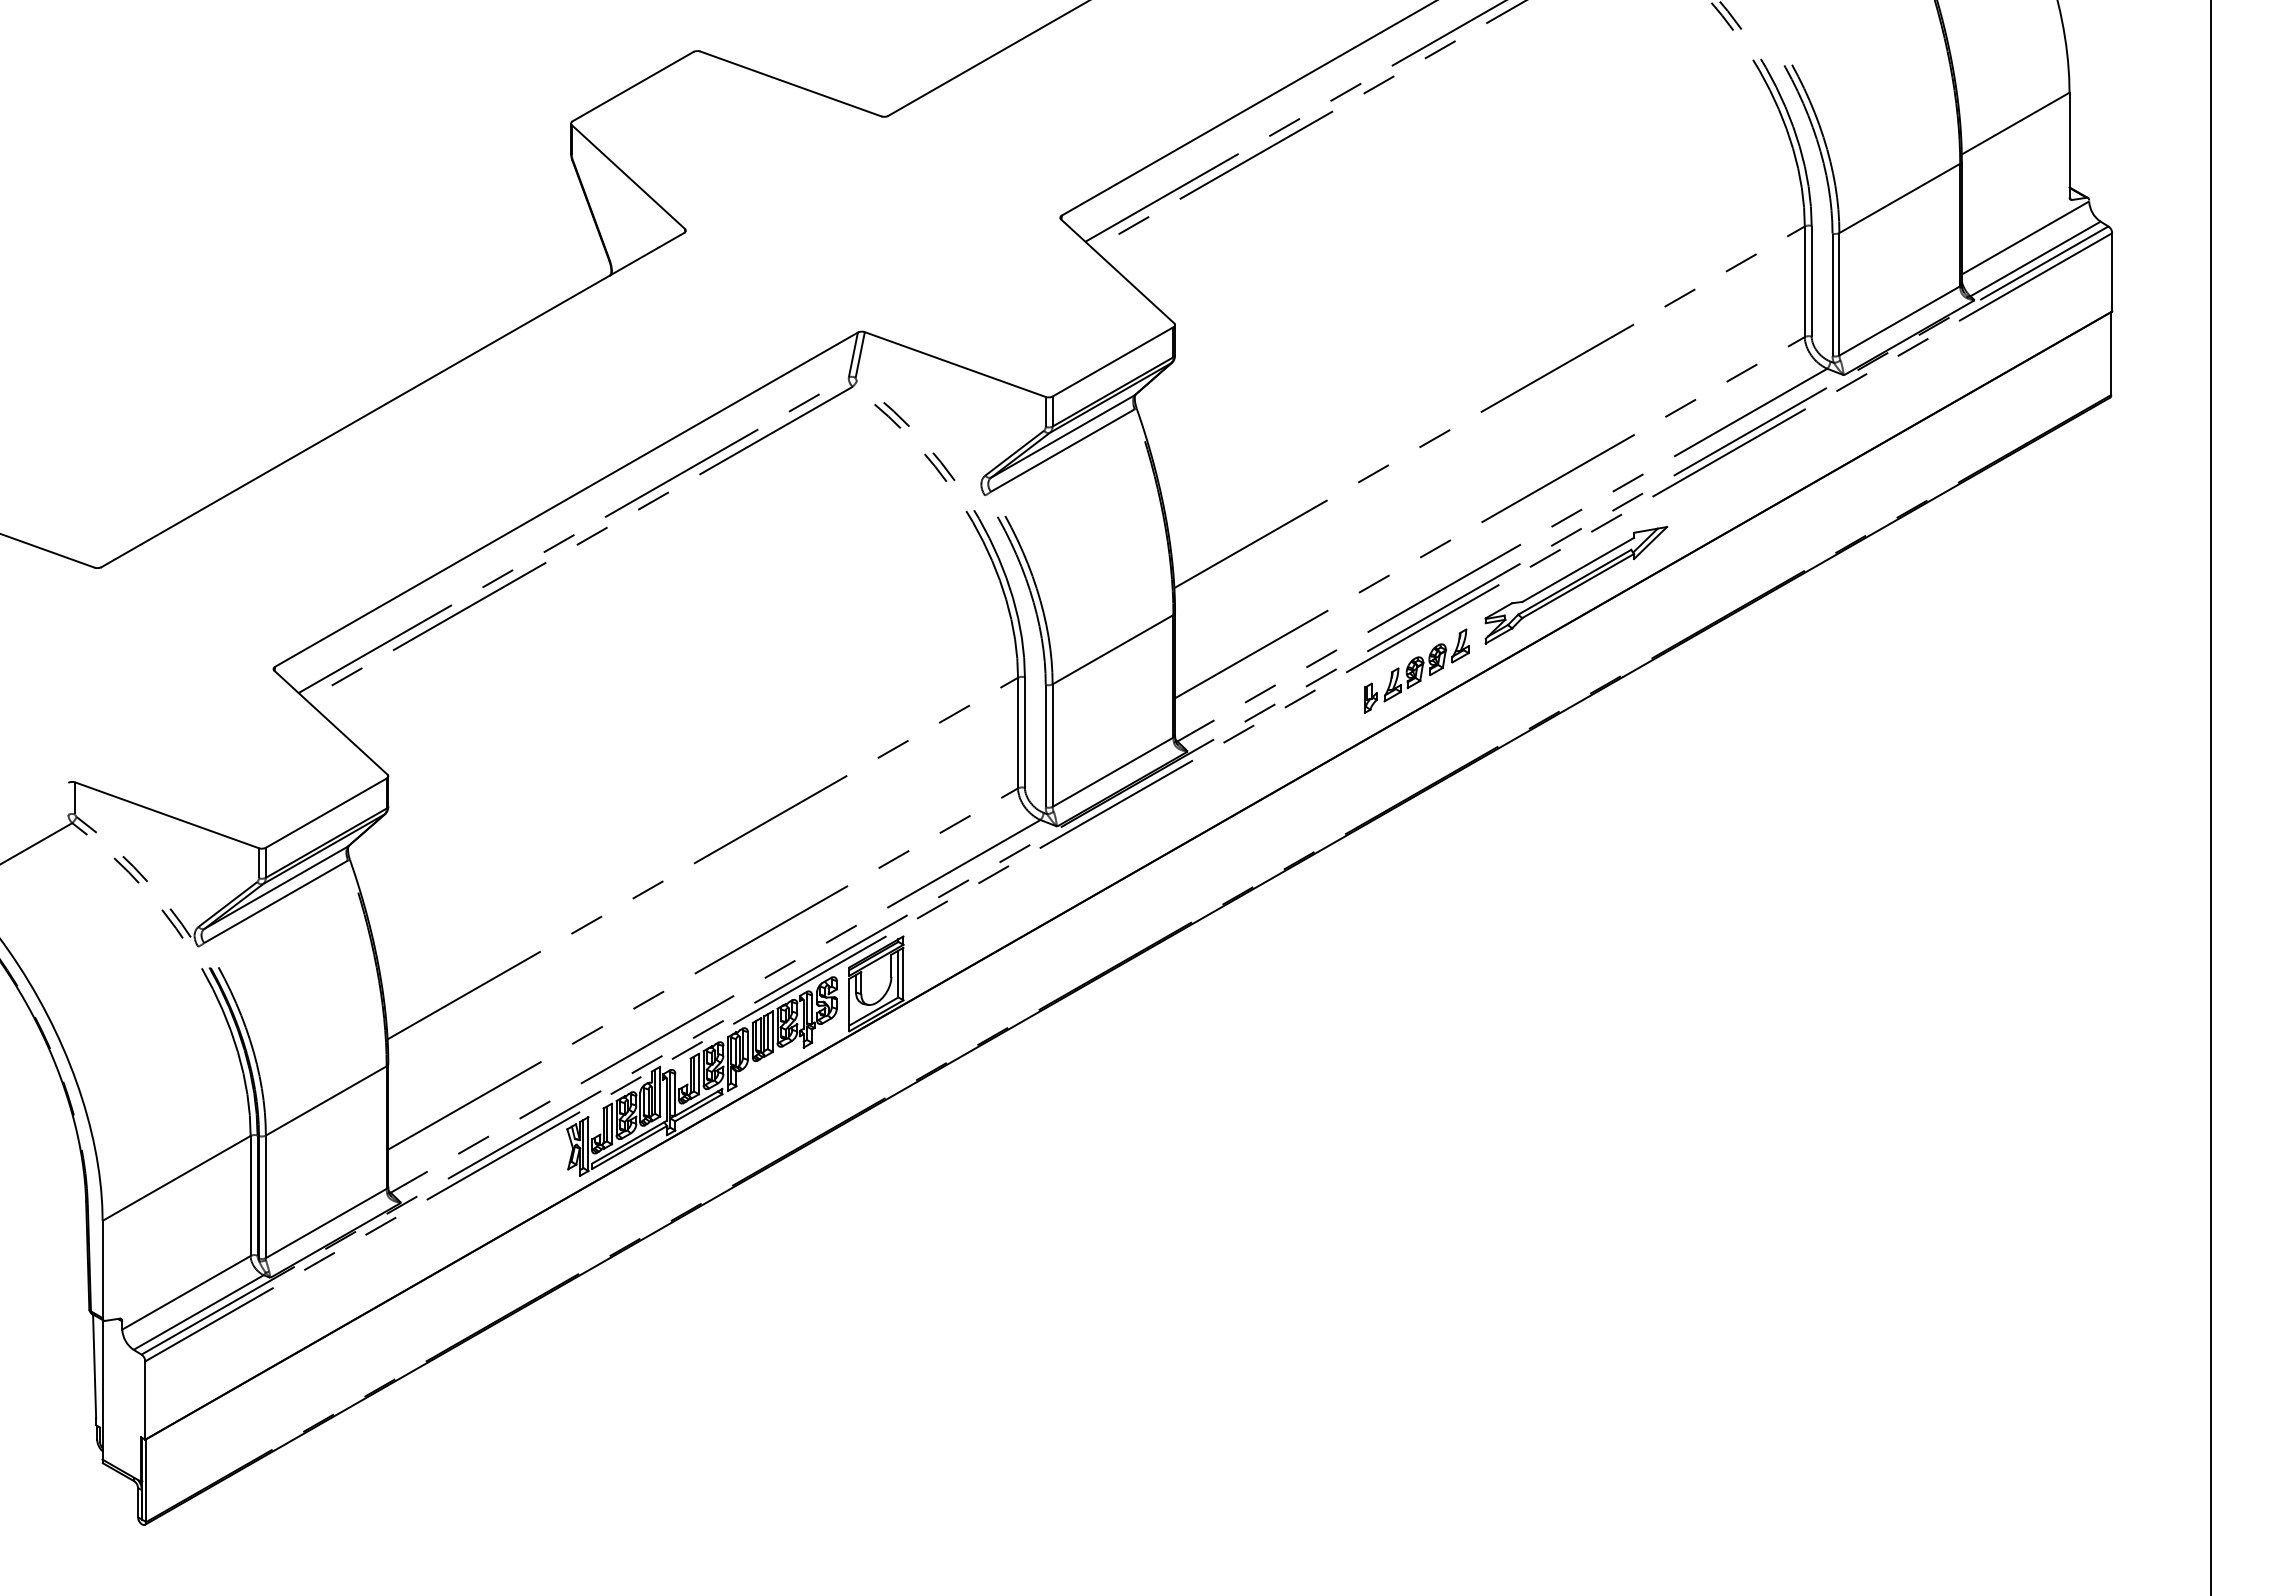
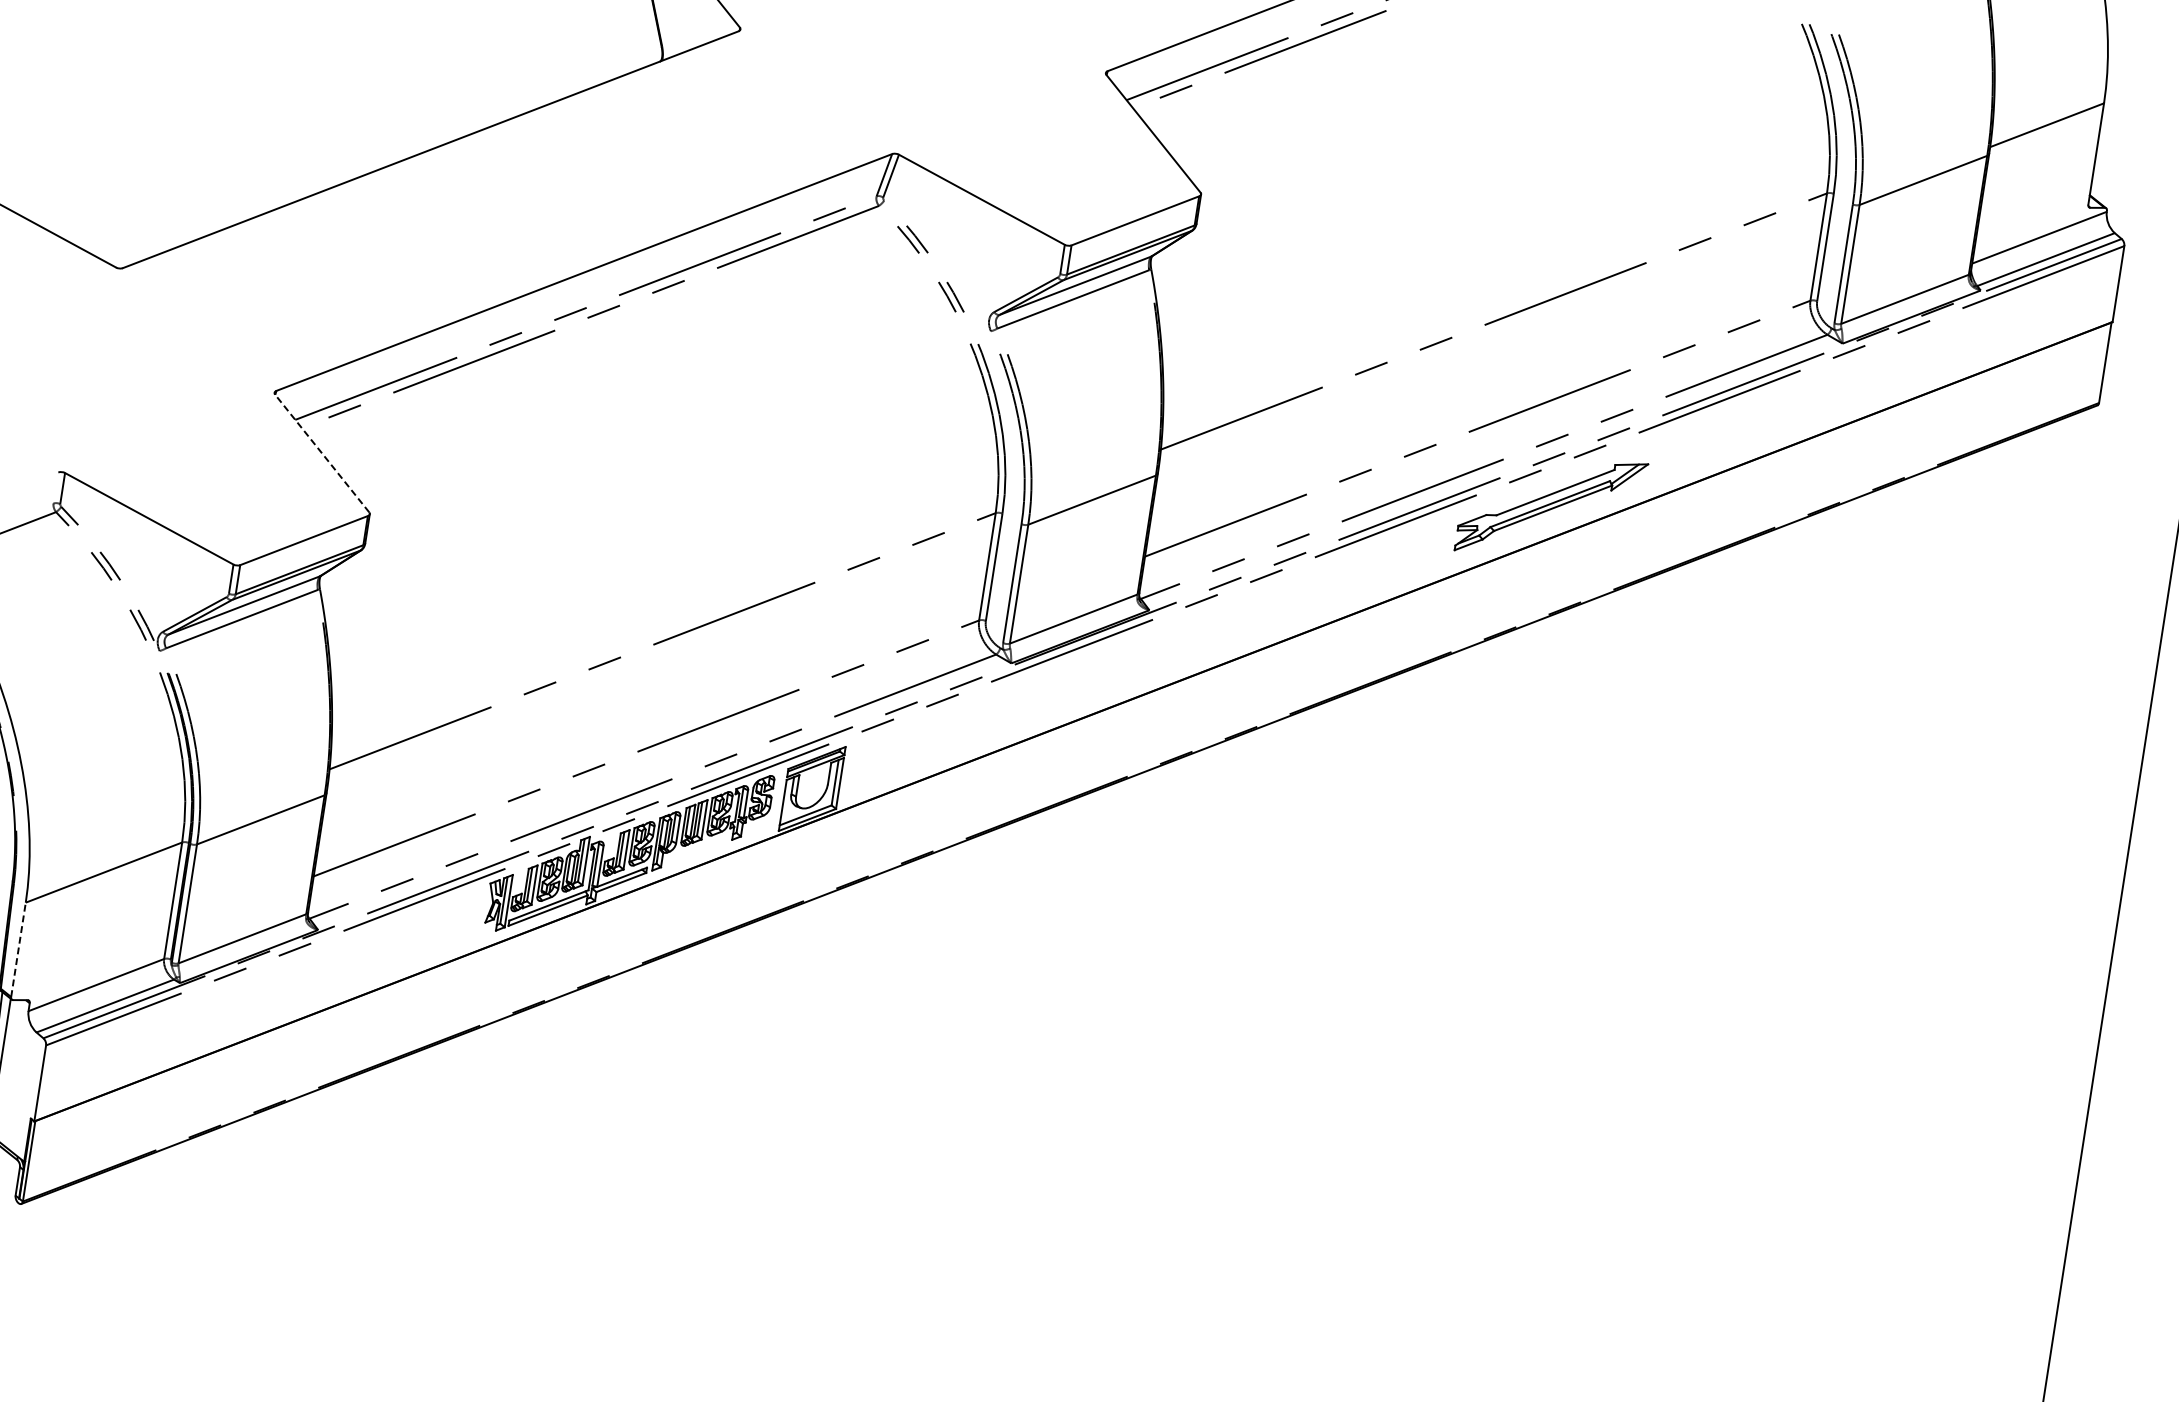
part: (1416, 670) -> (1383, 565), removed
line: (330, 722) -> (321, 453), solid -> dashed
line: (102, 1269) -> (18, 949), solid -> dashed

